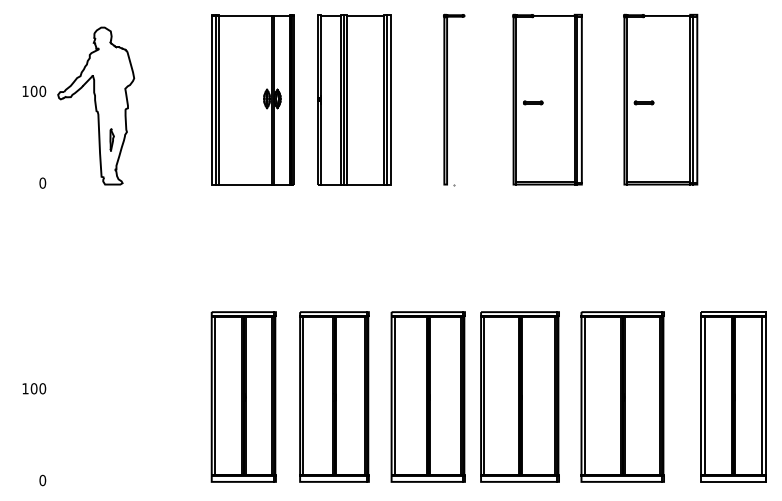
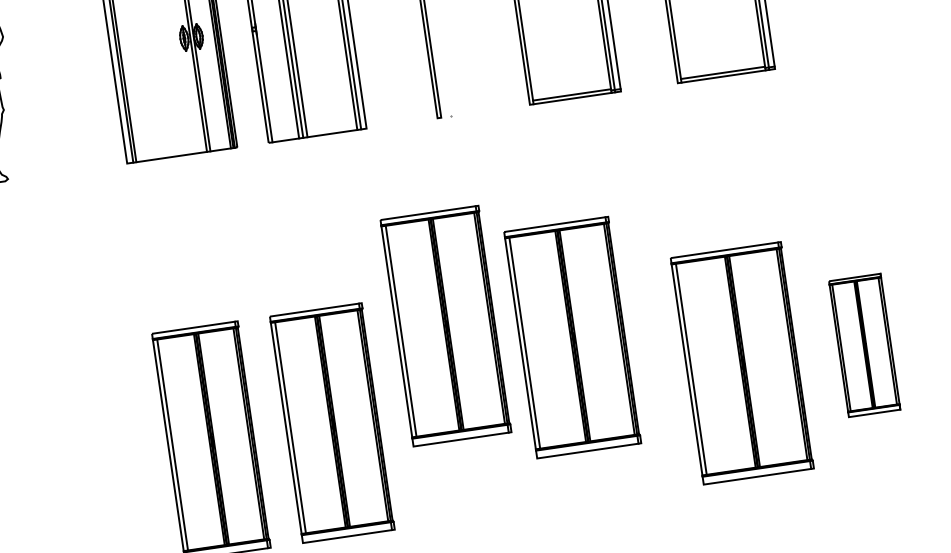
part: (427, 396) -> (444, 325), moved
part: (519, 396) -> (571, 337), moved
part: (622, 396) -> (741, 362), moved
part: (733, 396) -> (864, 344), size x0.6

